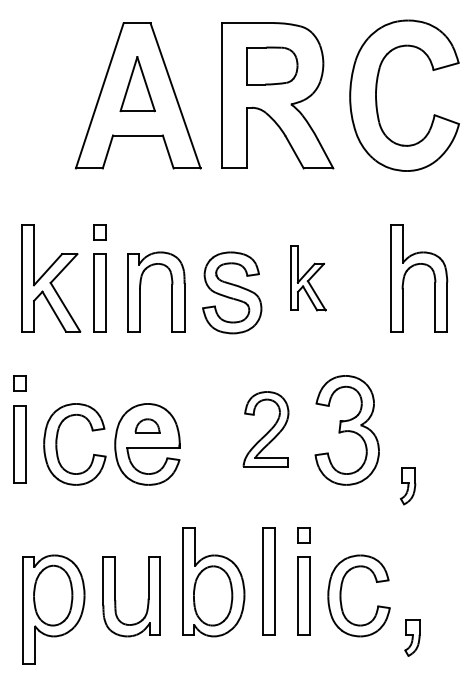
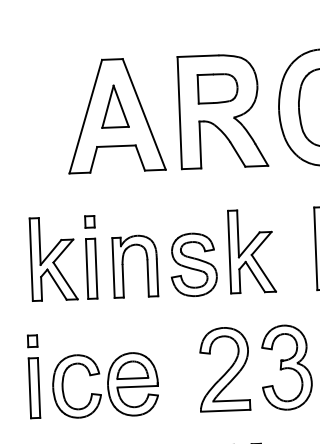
part: (308, 278) -> (252, 251), size x1.67
part: (147, 425) -> (132, 369), size x1.67
part: (265, 429) -> (223, 369), size x1.43

